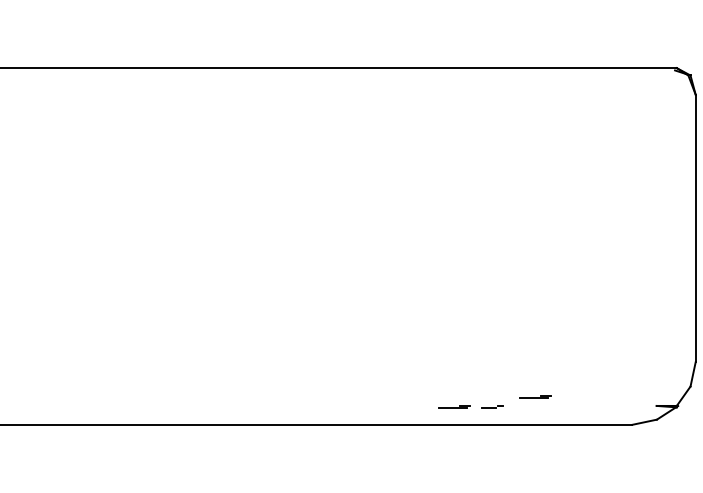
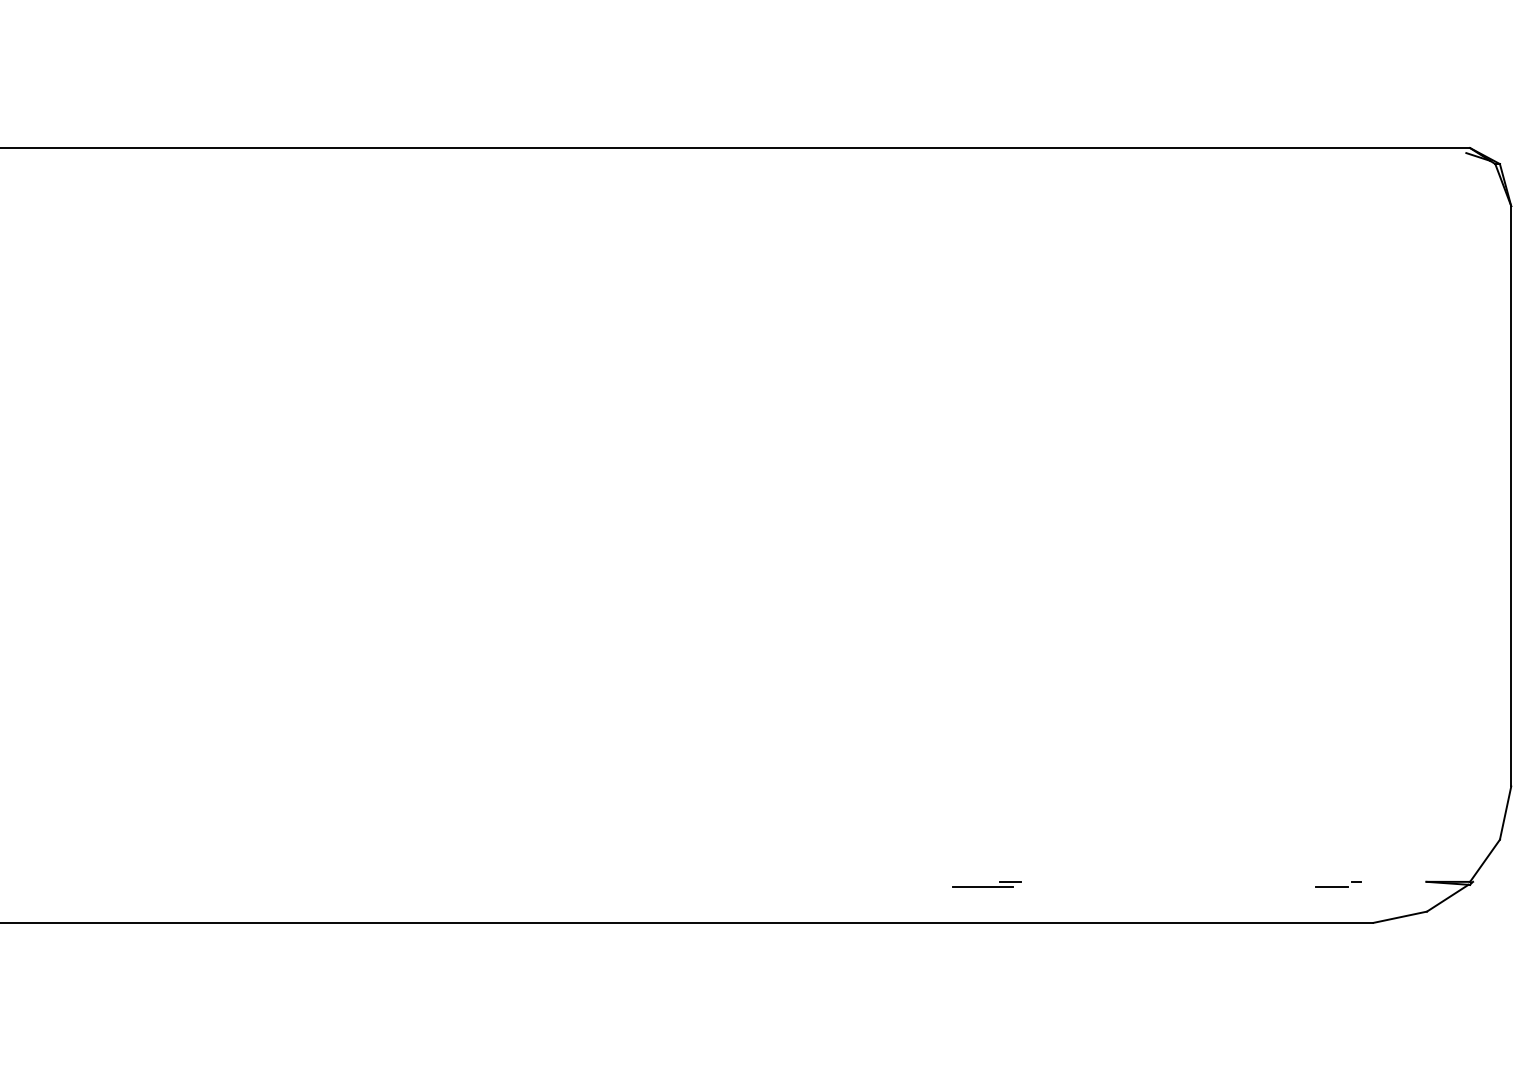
part: (535, 396) -> (1163, 861), removed
part: (492, 406) -> (1339, 883), moved

